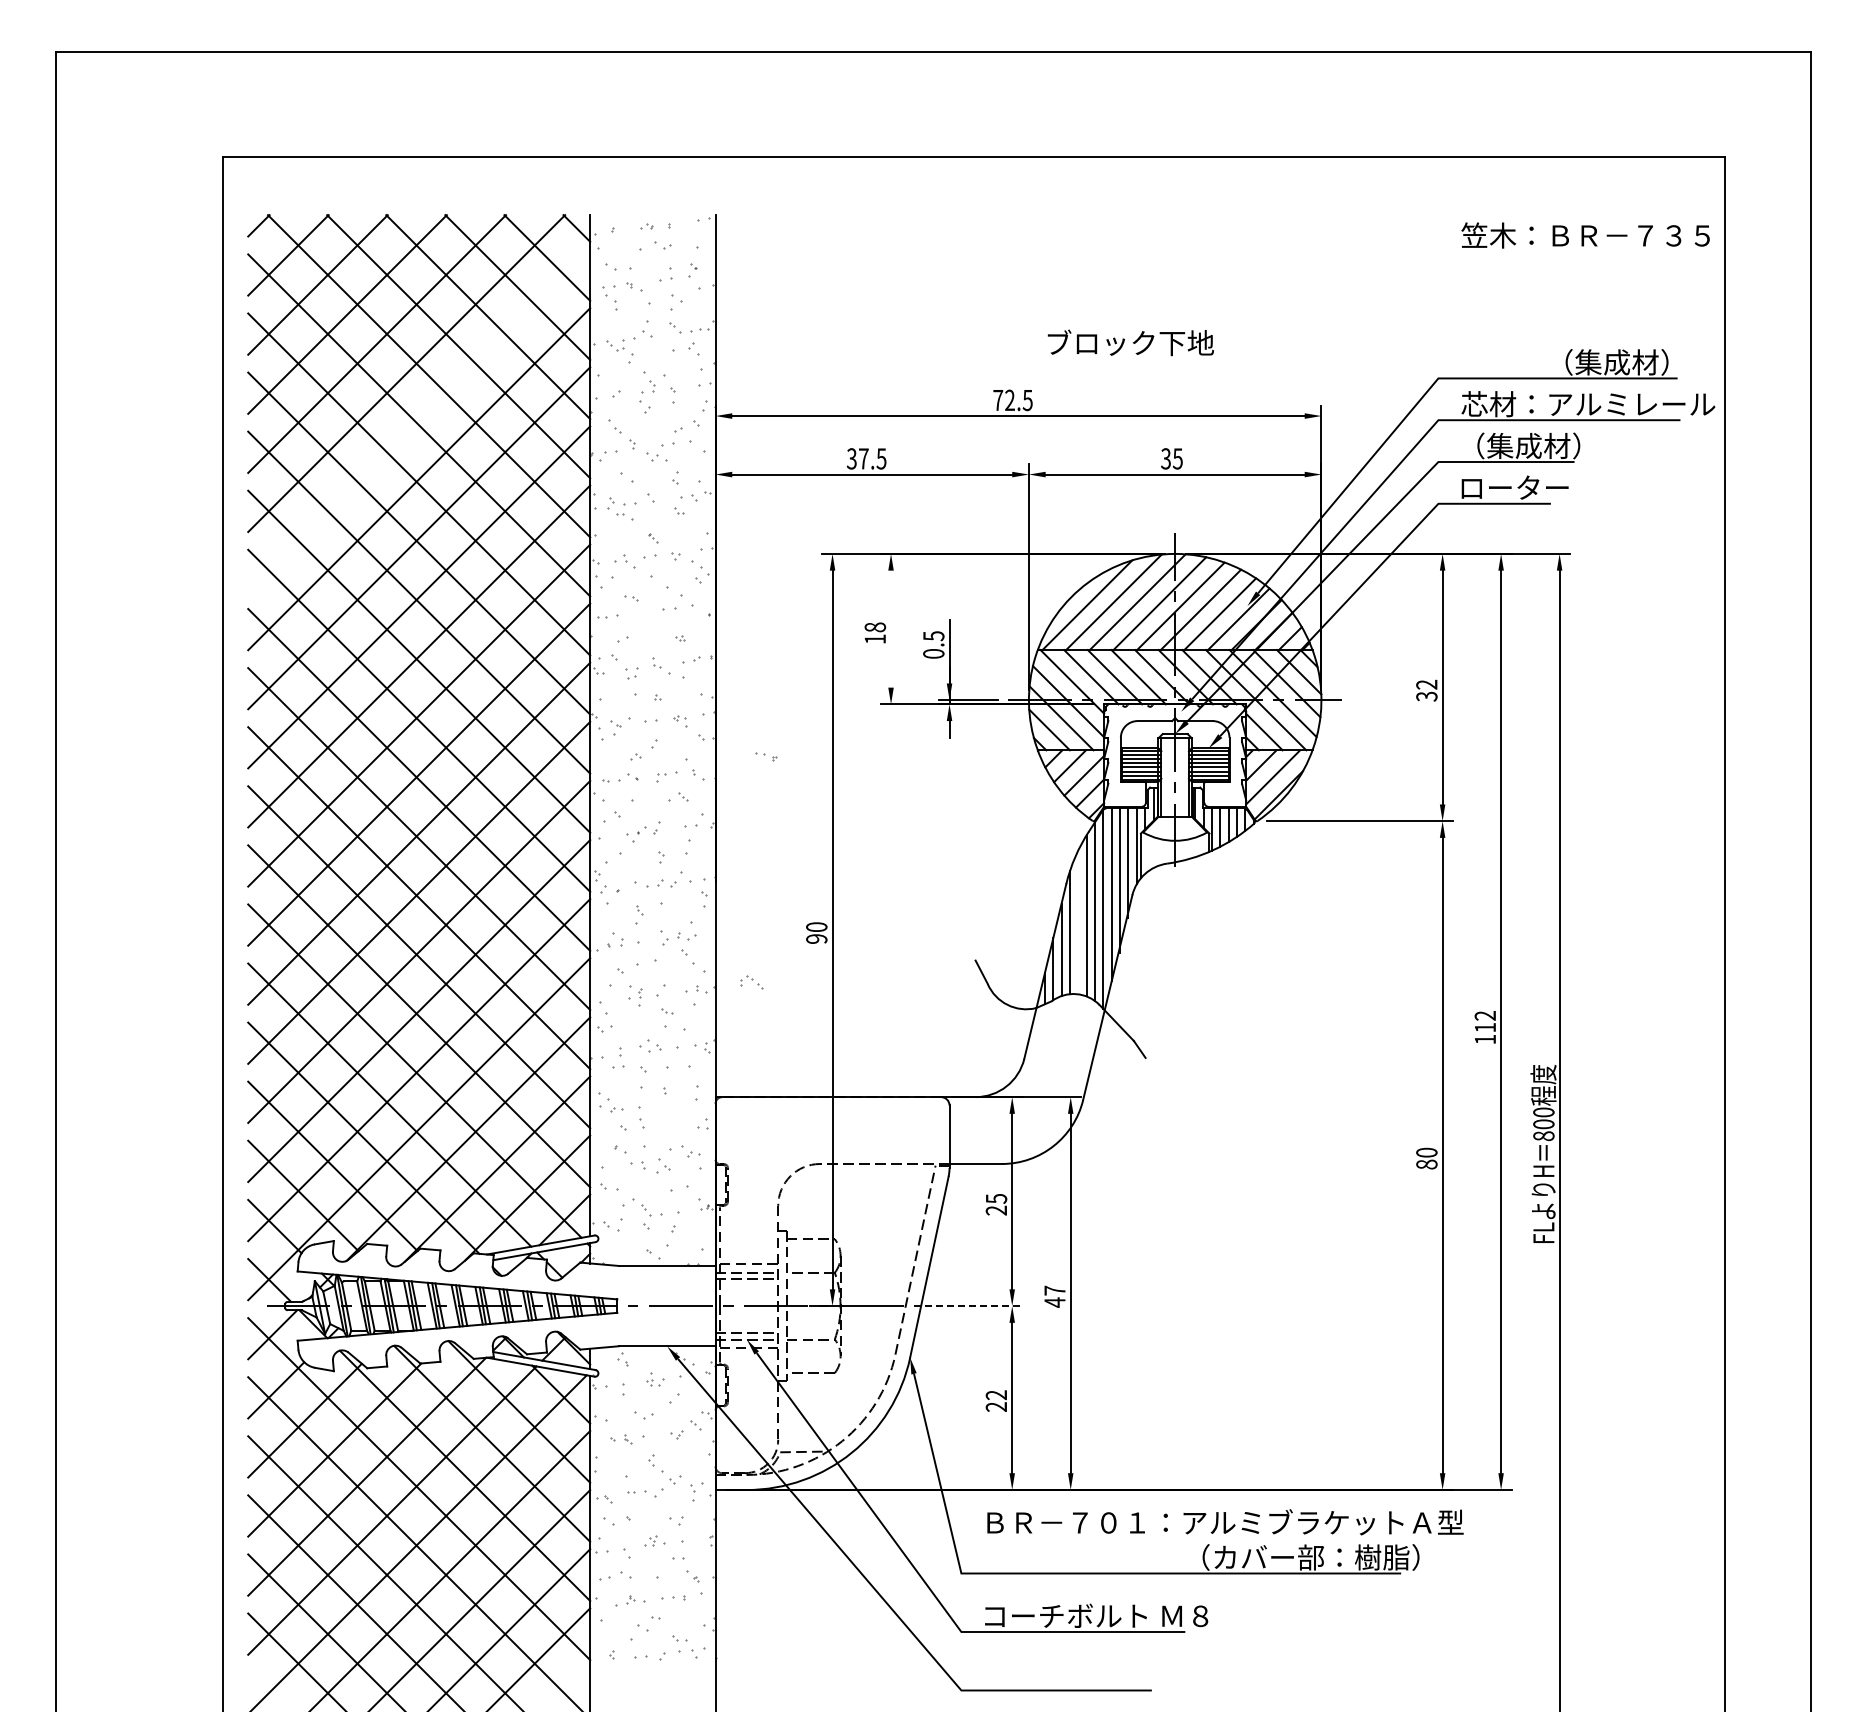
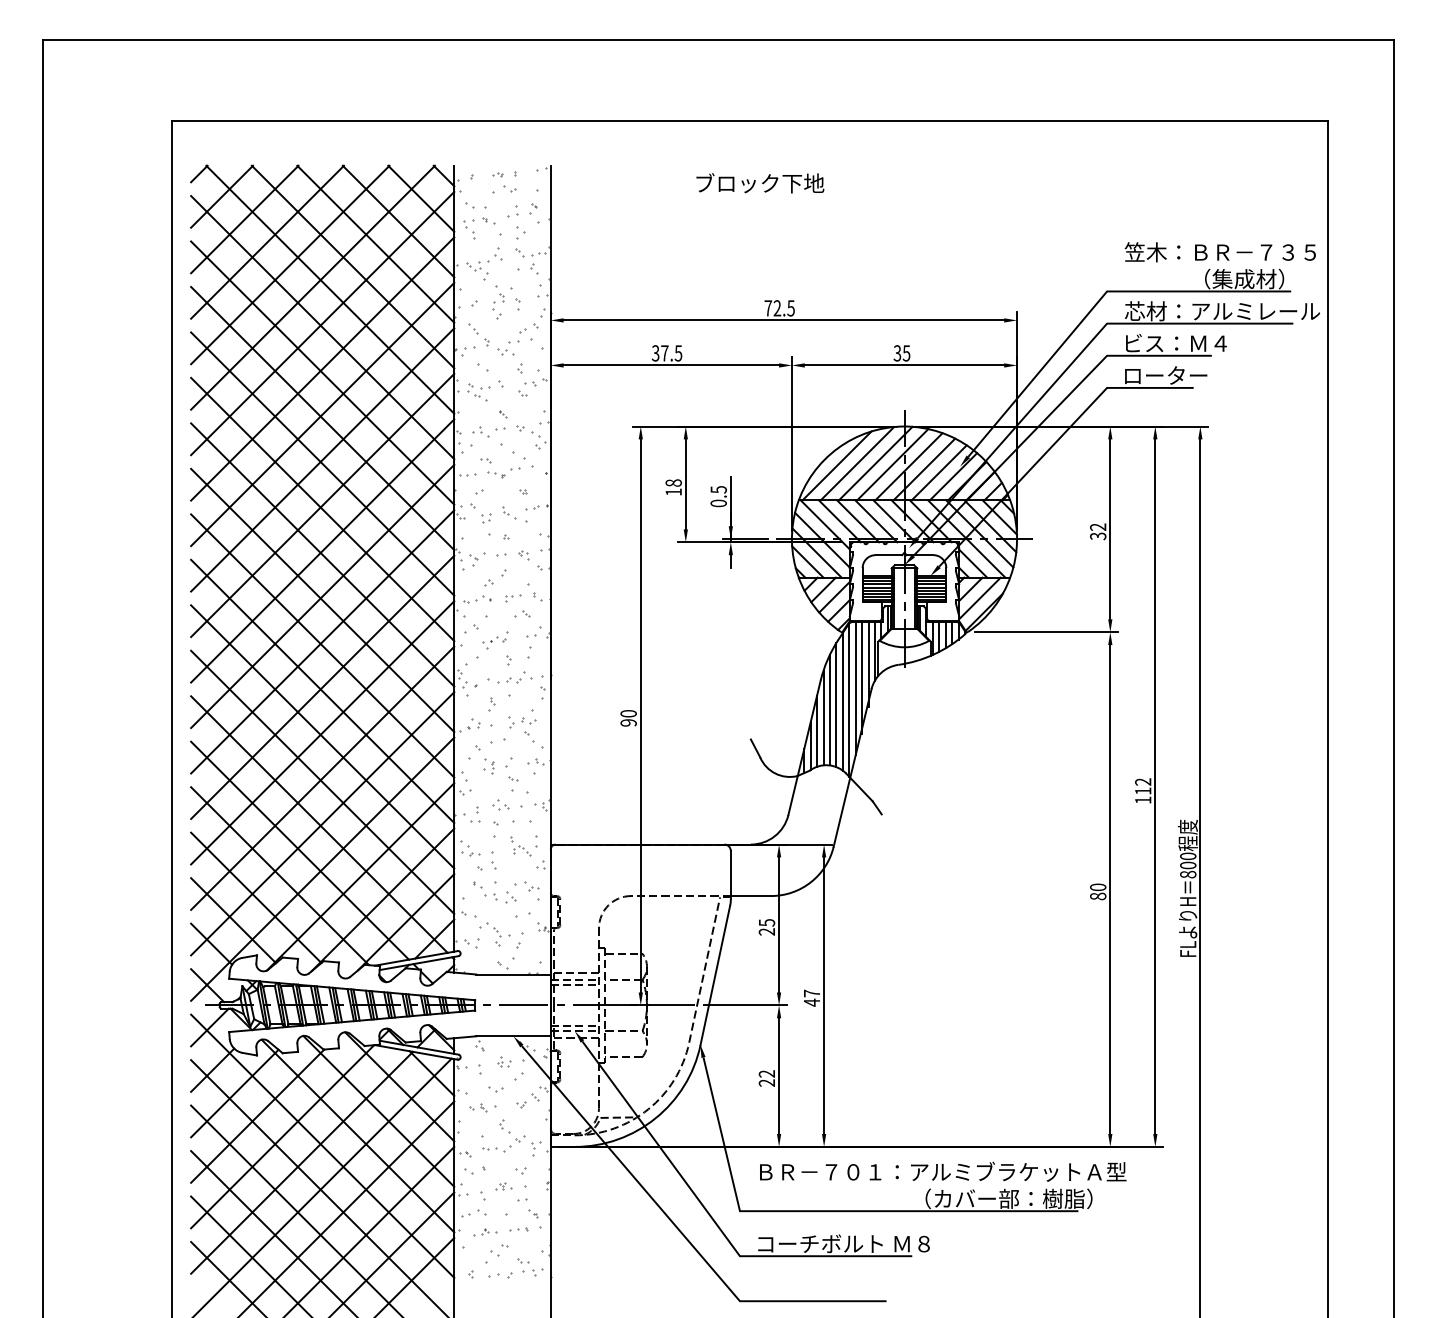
text: (1585, 235) -> (1220, 252), moved
text: (1130, 342) -> (760, 183), moved
line: (419, 420) -> (322, 323), added
text: (1528, 445) -> (1176, 343), （集成材） -> ビス：Ｍ４
line: (891, 628) -> (686, 483), added
part: (766, 756) -> (496, 474), moved
line: (1078, 922) -> (830, 710), added
part: (751, 982) -> (522, 851), moved
line: (968, 1306) -> (745, 1005), dashed -> solid

